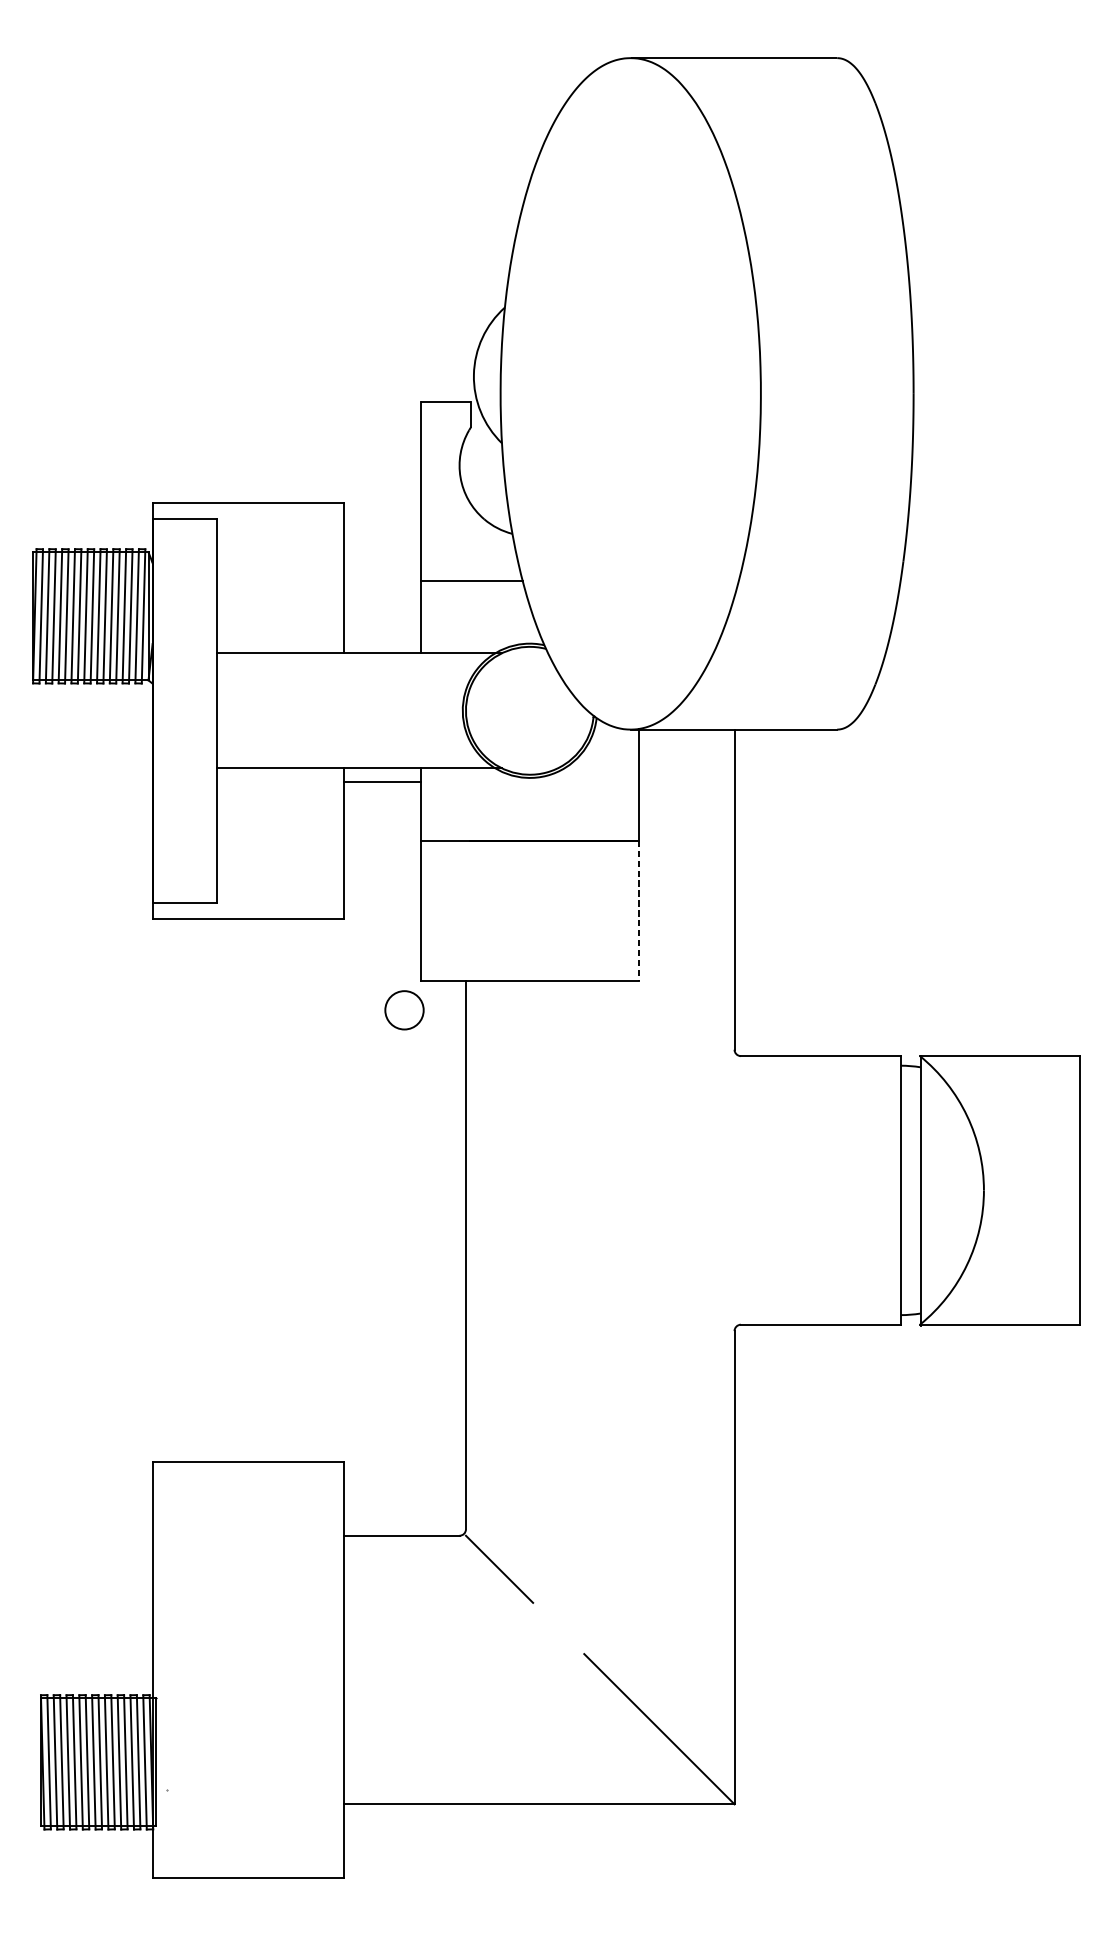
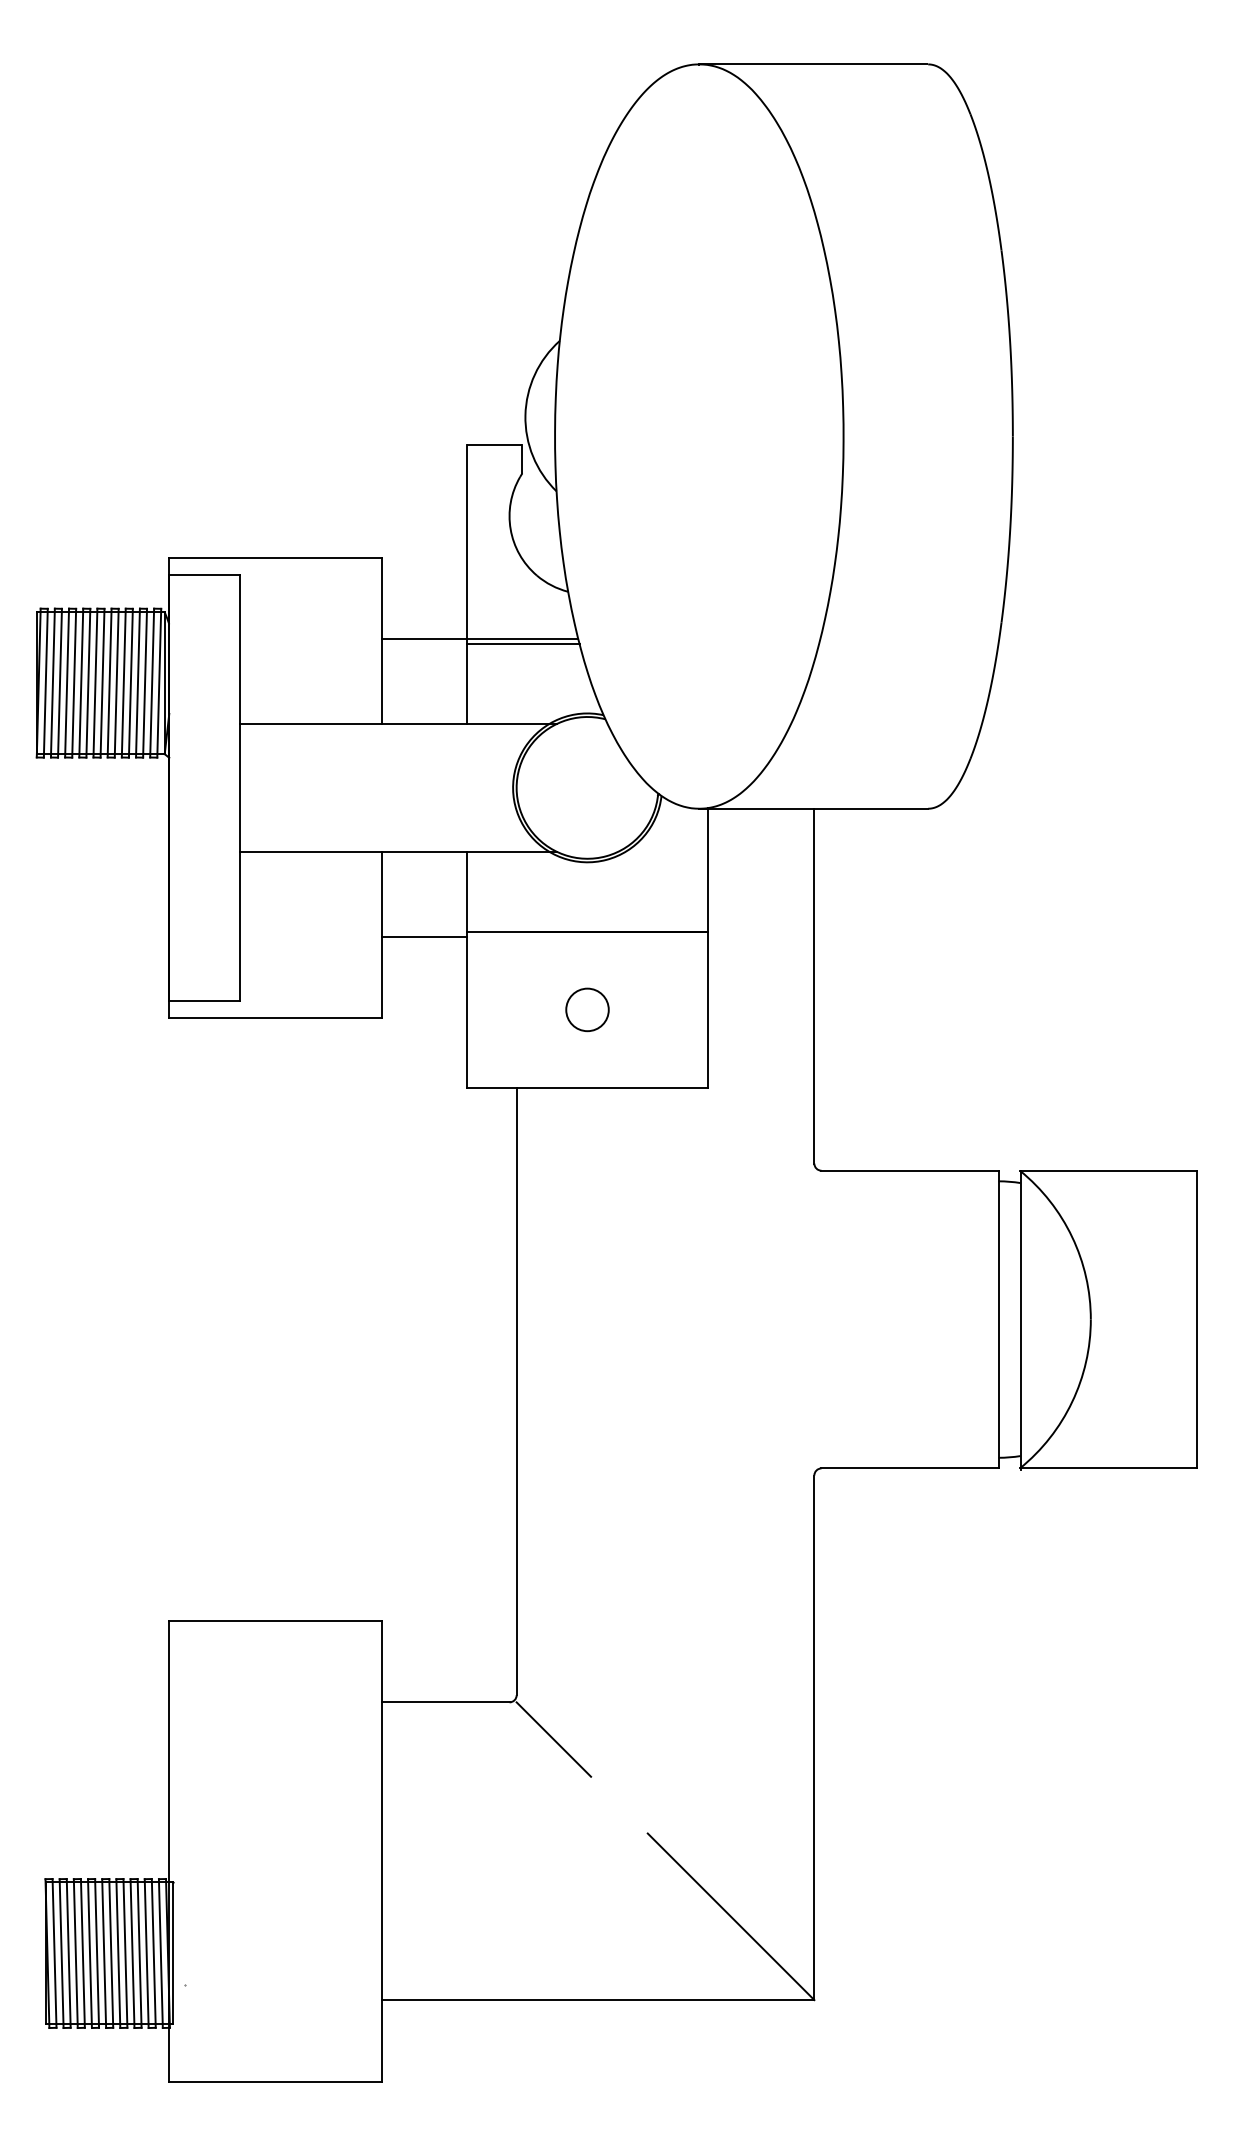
line: (432, 576) -> (479, 639), added
line: (382, 781) -> (424, 936), moved
line: (639, 910) -> (708, 1009), dashed -> solid
circle: (404, 1009) -> (587, 1009), moved

